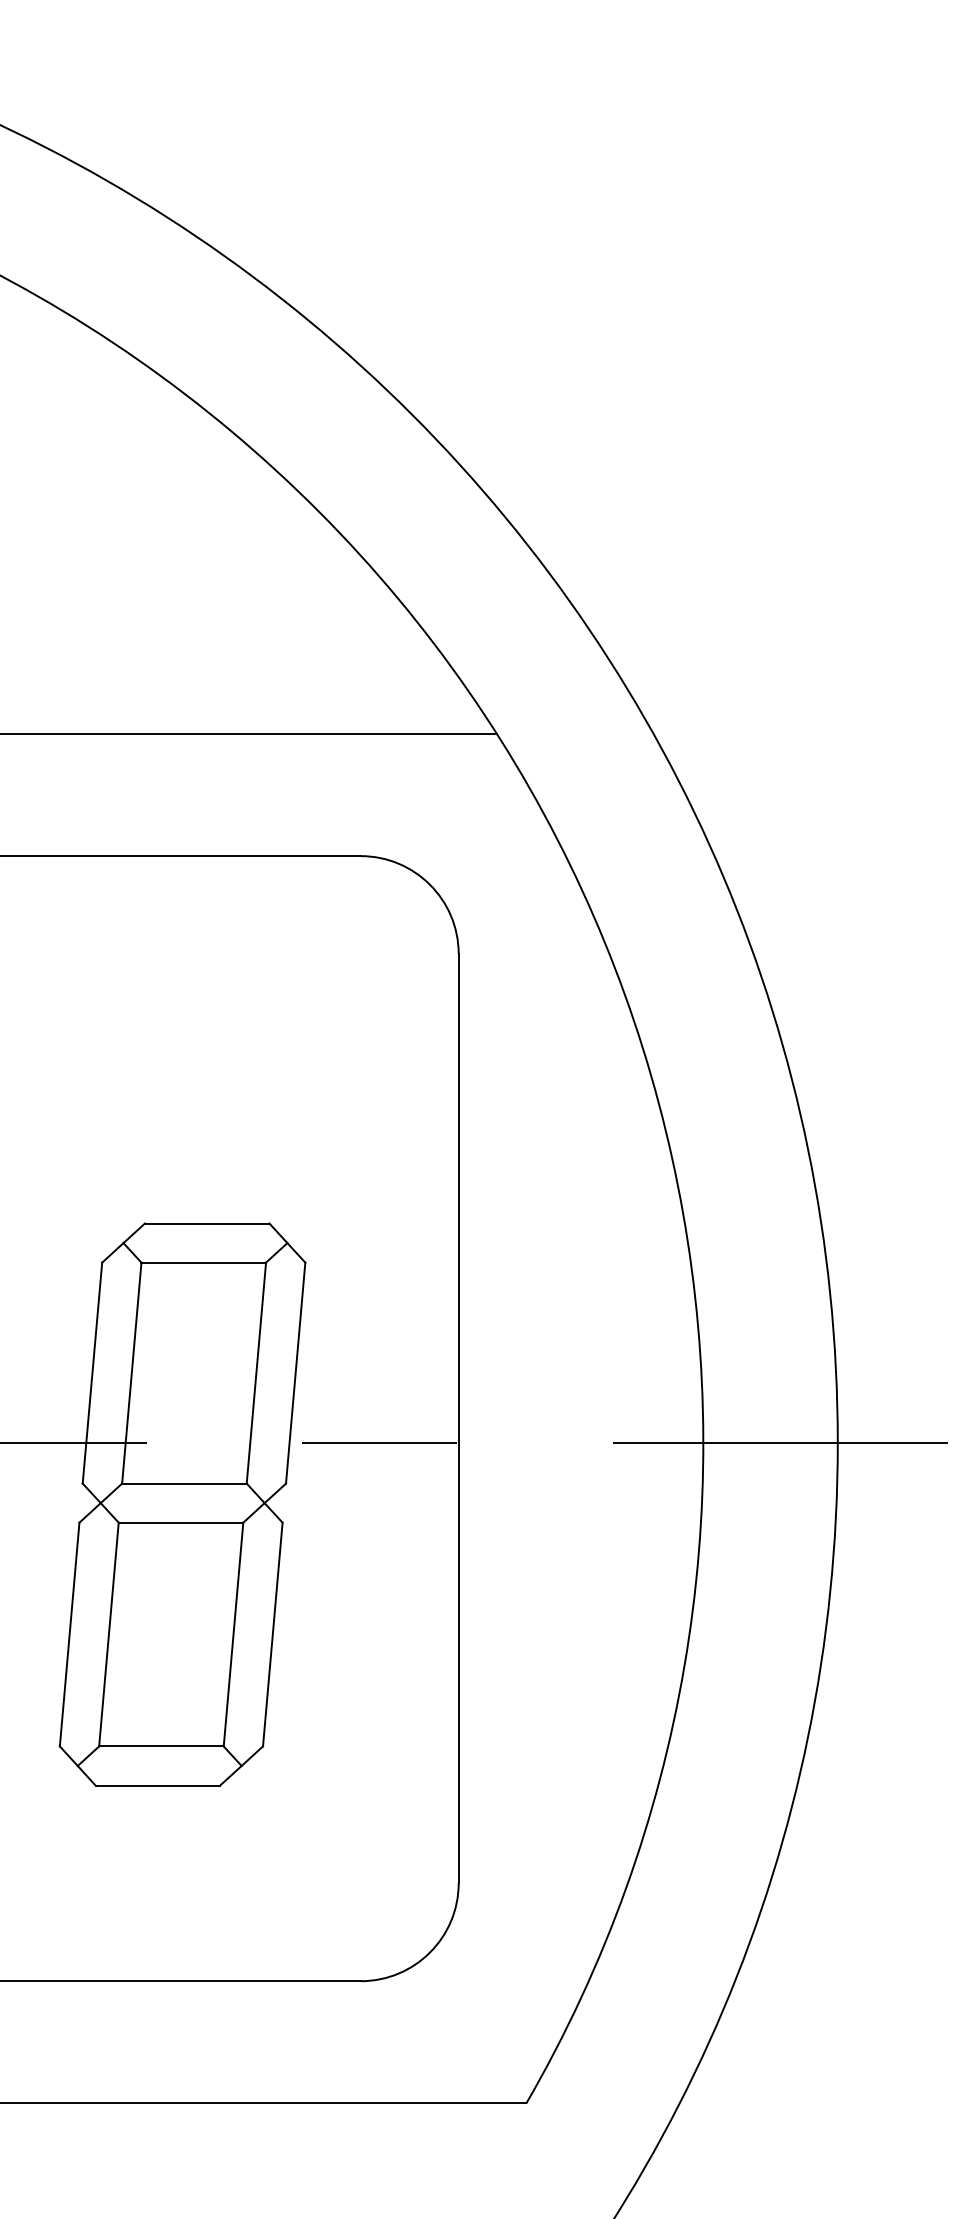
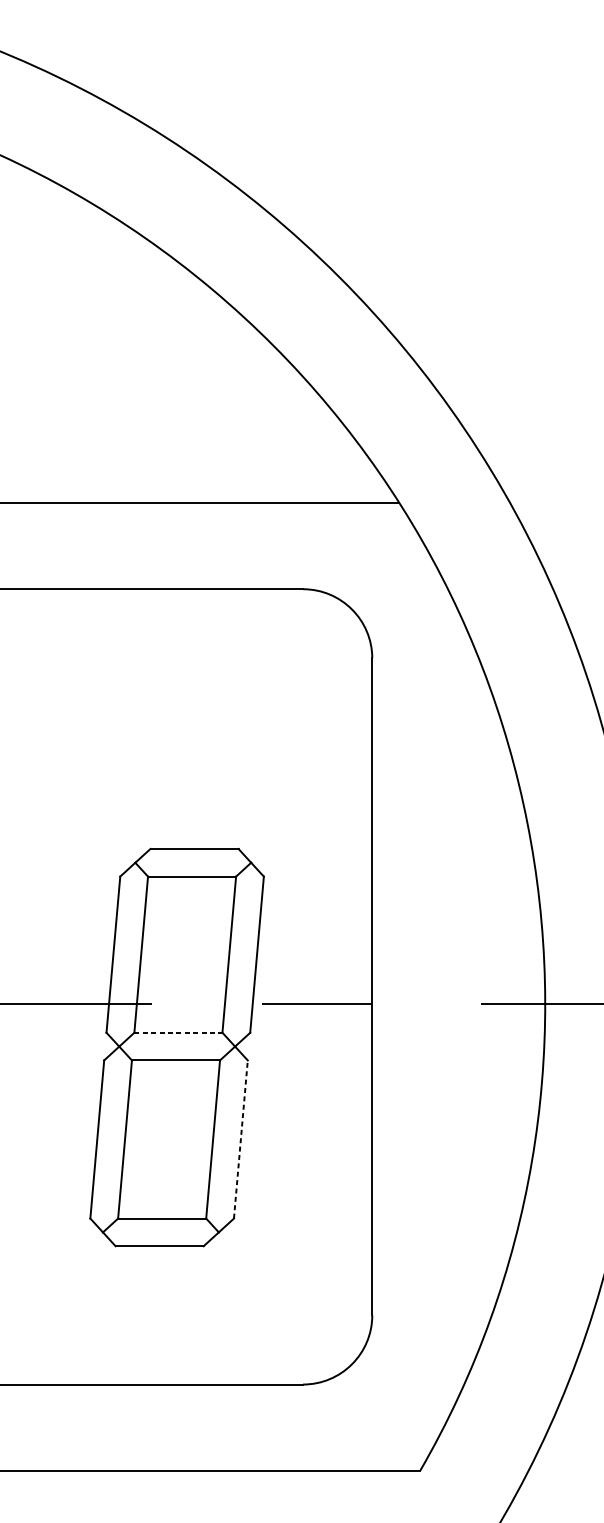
line: (184, 1483) -> (178, 1032), solid -> dashed
line: (272, 1634) -> (240, 1139), solid -> dashed

